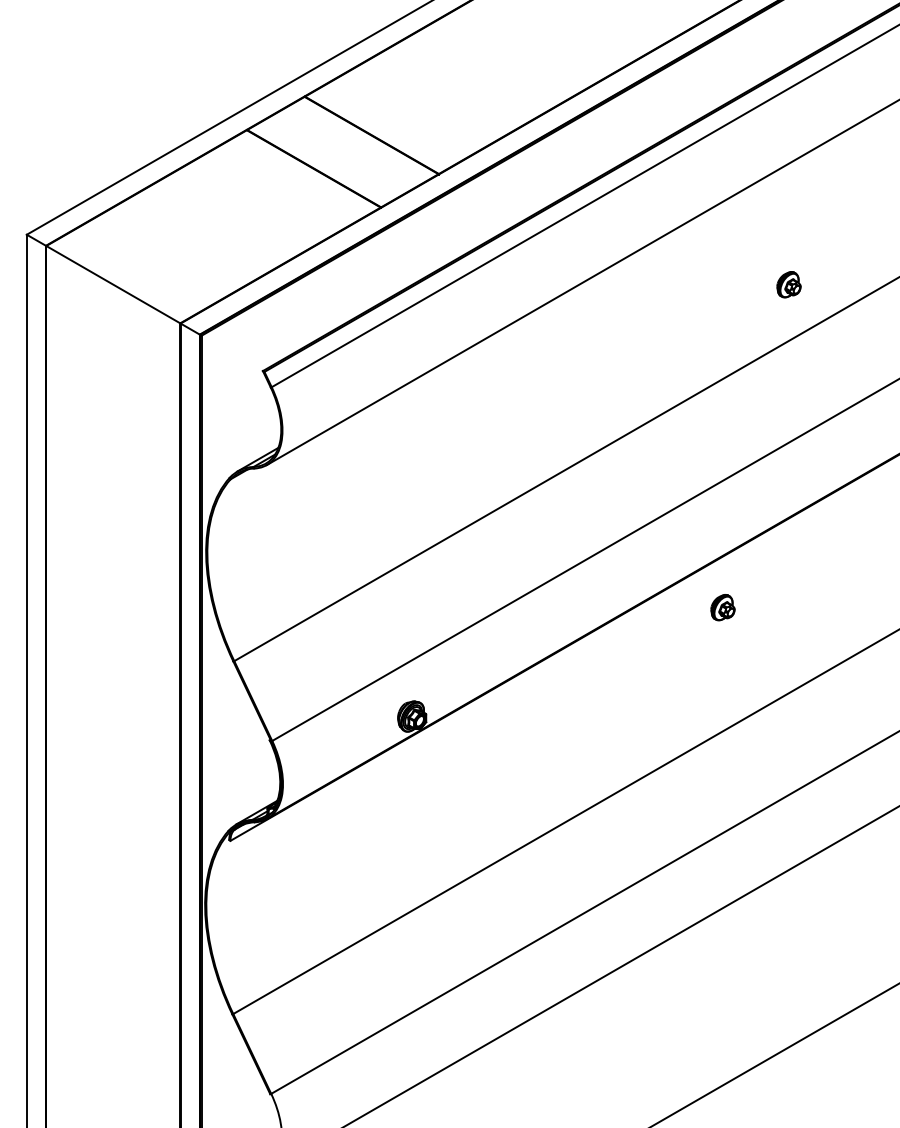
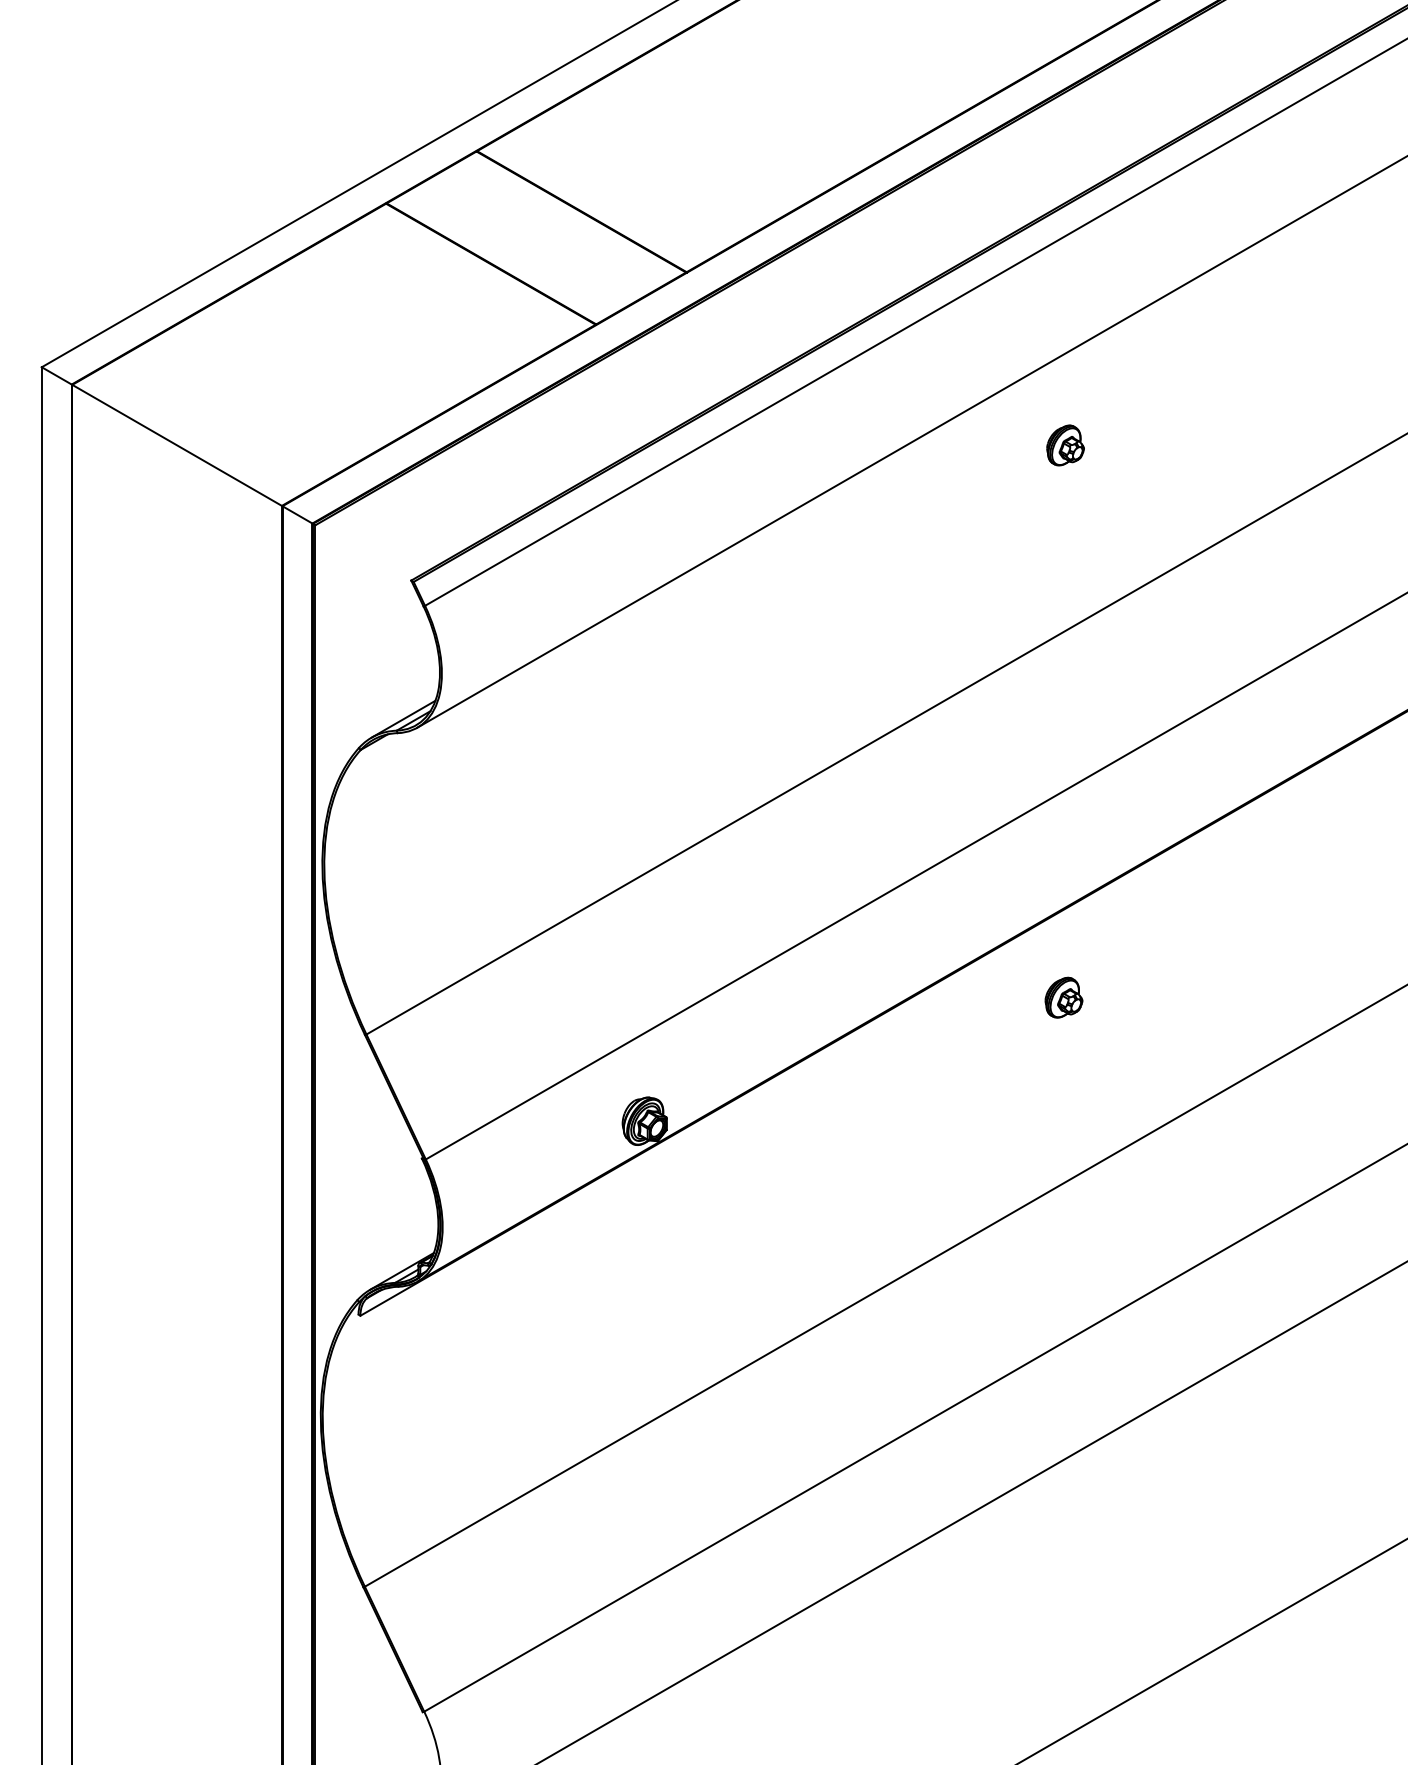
part: (788, 284) -> (1064, 445), moved
part: (722, 607) -> (1063, 997), moved

